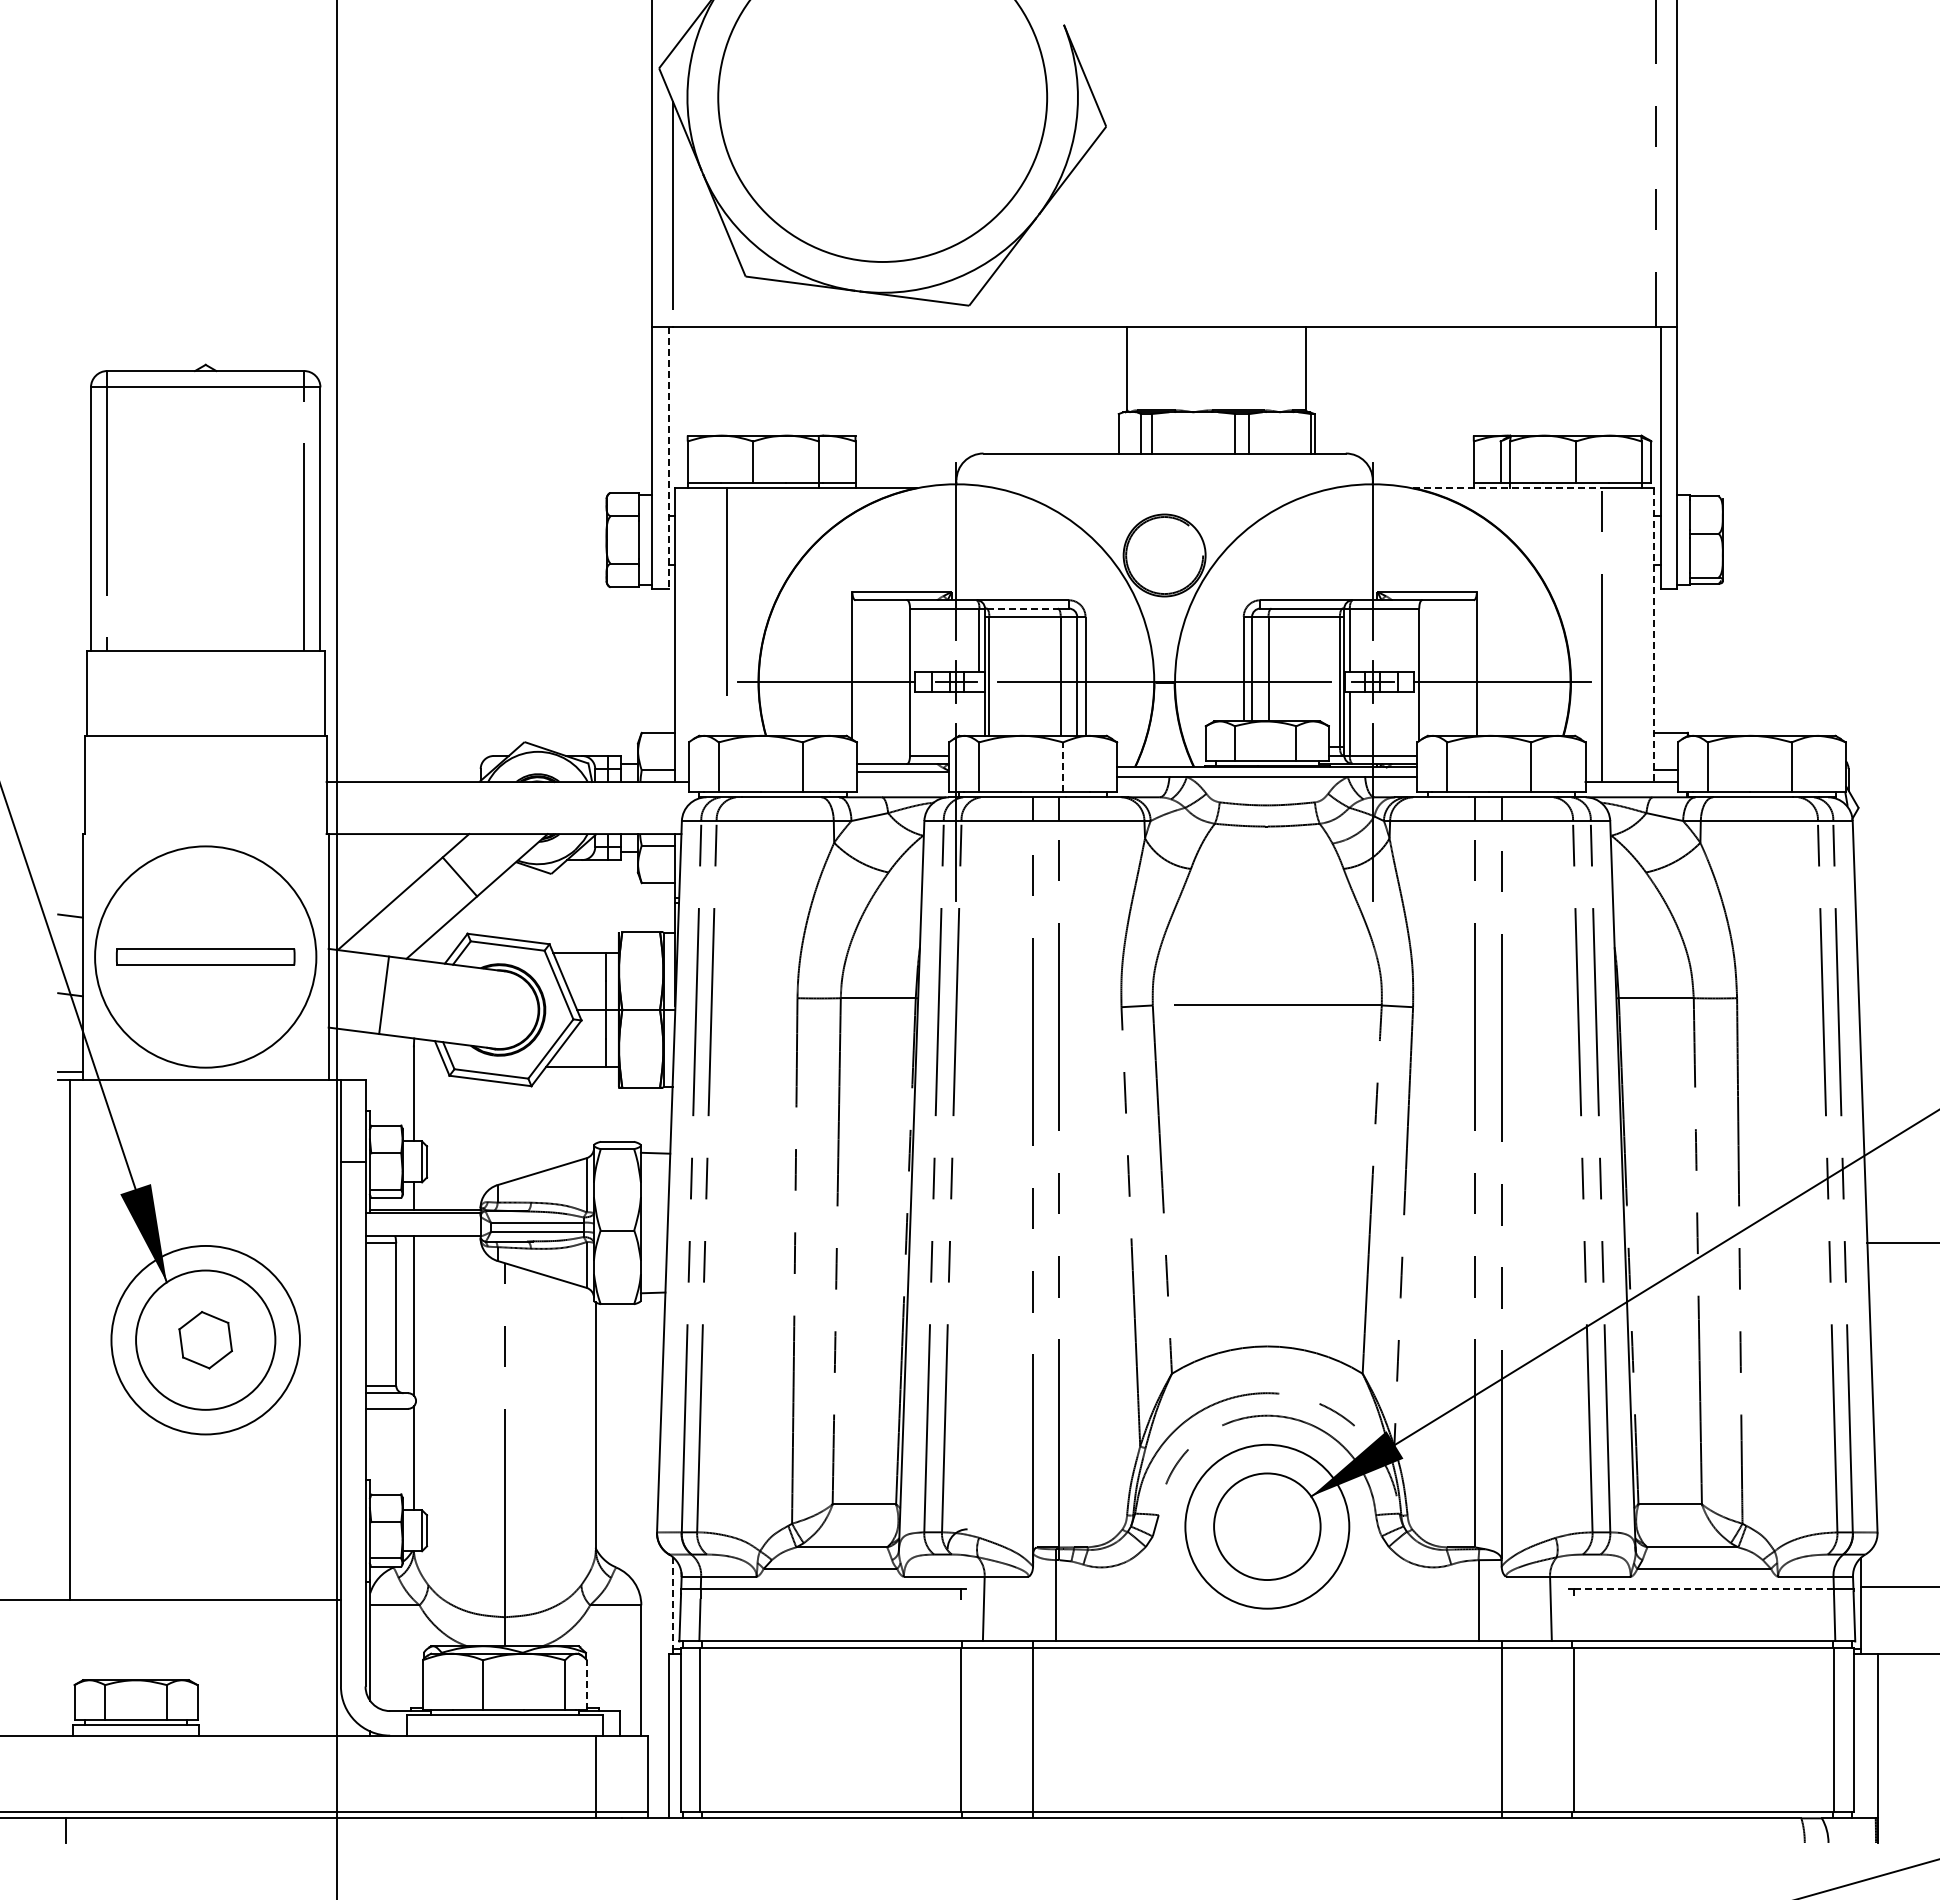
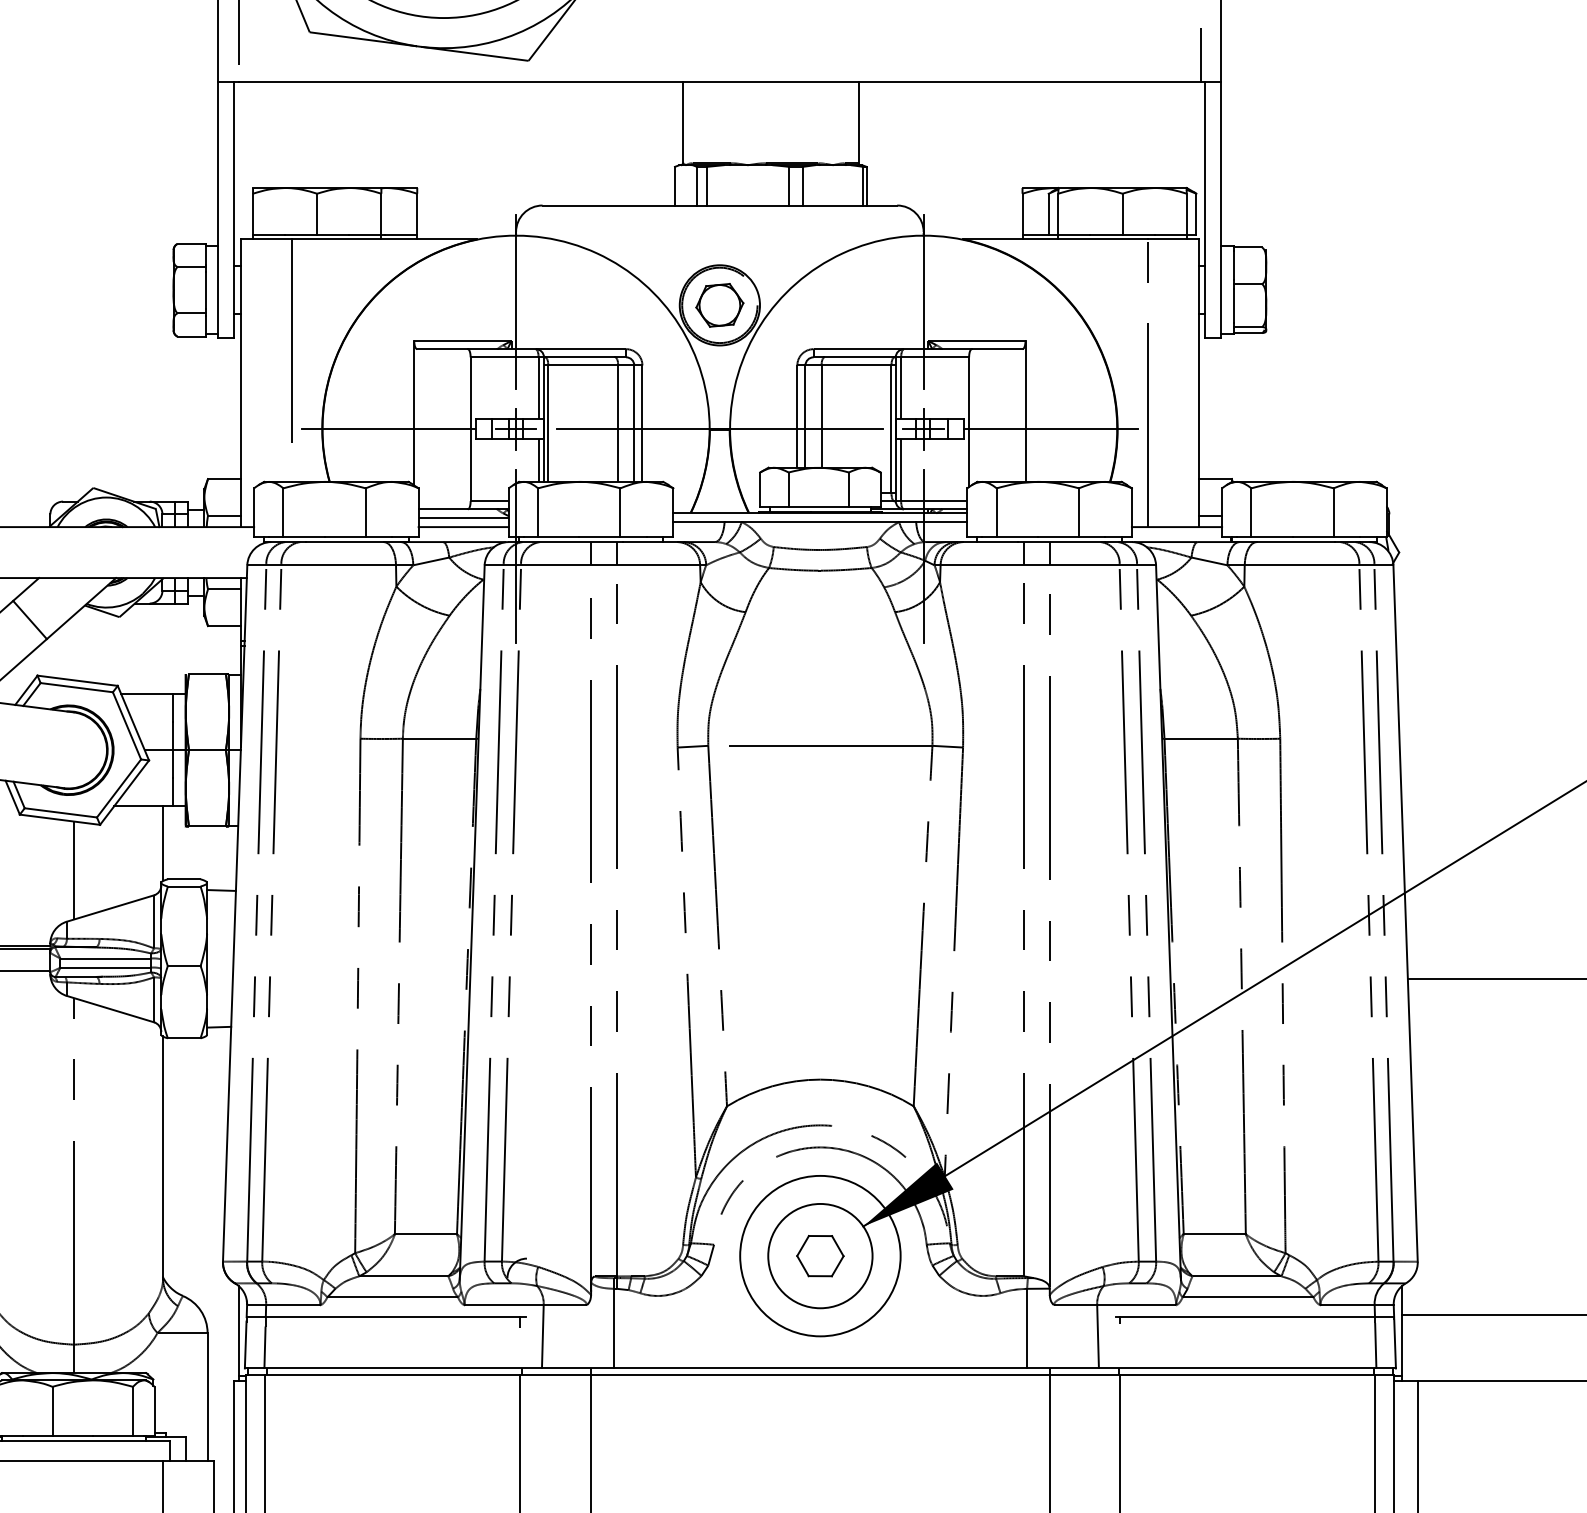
line: (668, 458) -> (234, 210), dashed -> solid
line: (1508, 488) -> (1056, 239), dashed -> solid
part: (1164, 555) -> (719, 305), added
line: (1022, 608) -> (580, 357), dashed -> solid
line: (1653, 635) -> (1198, 383), dashed -> solid
line: (979, 713) -> (538, 460), added
line: (1063, 767) -> (620, 512), dashed -> solid
line: (902, 782) -> (463, 527), added
line: (595, 1104) -> (162, 842), added
line: (504, 1132) -> (73, 870), added
part: (1267, 1526) -> (820, 1255), added
line: (1703, 1589) -> (1247, 1317), dashed -> solid
line: (672, 1603) -> (238, 1331), dashed -> solid
line: (587, 1685) -> (154, 1411), dashed -> solid

